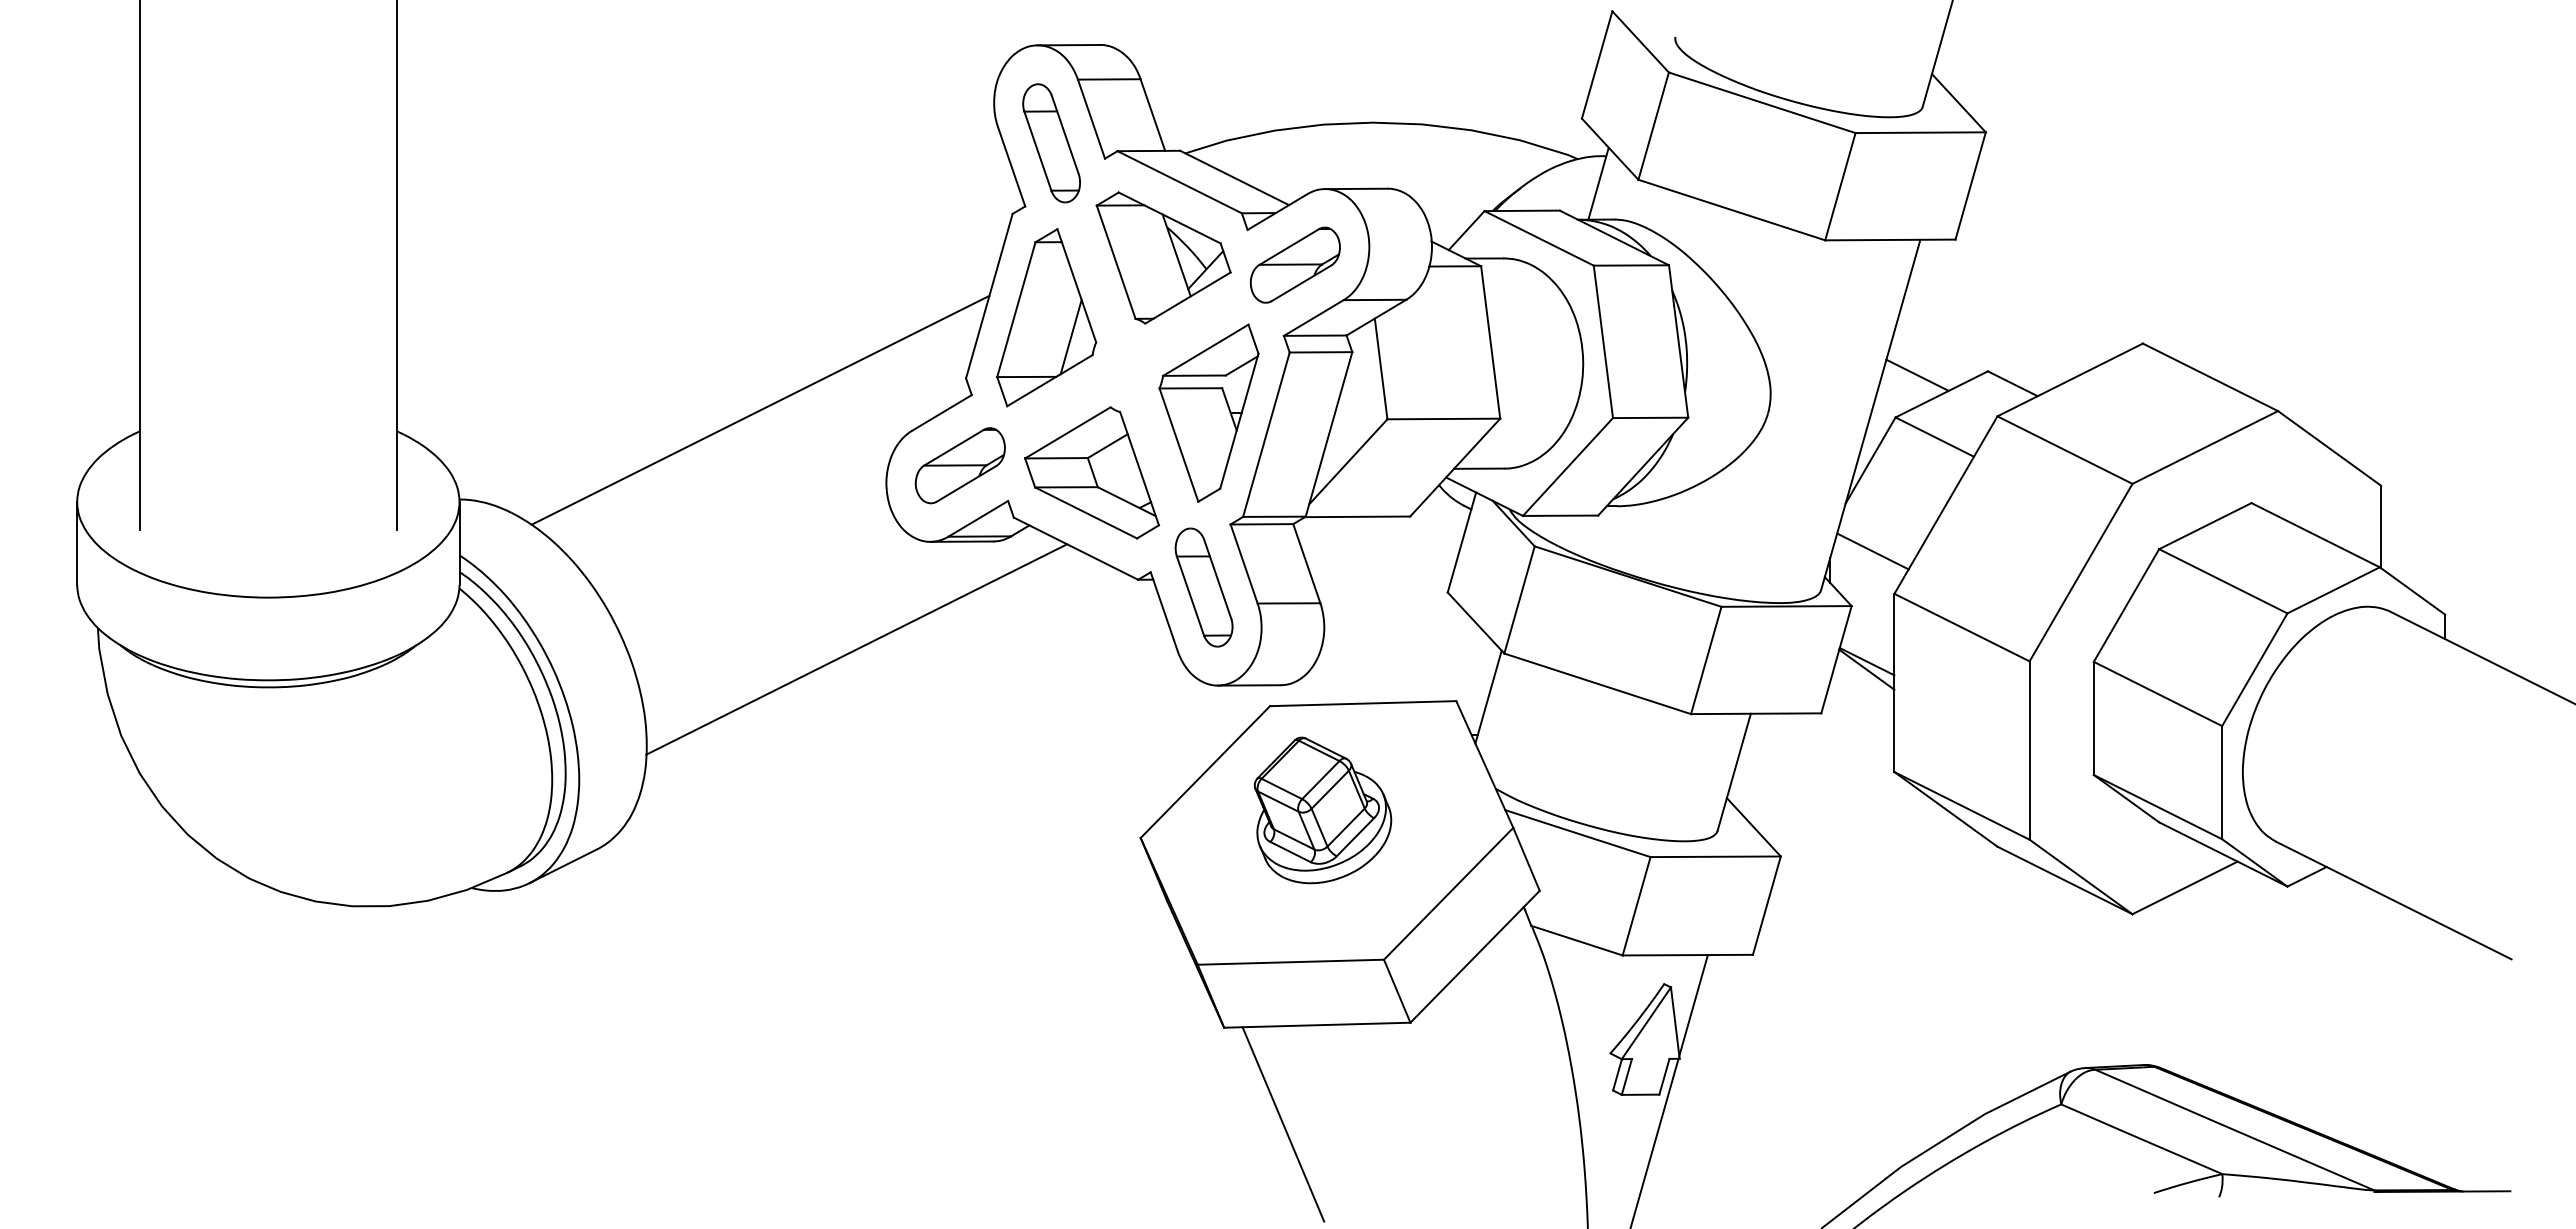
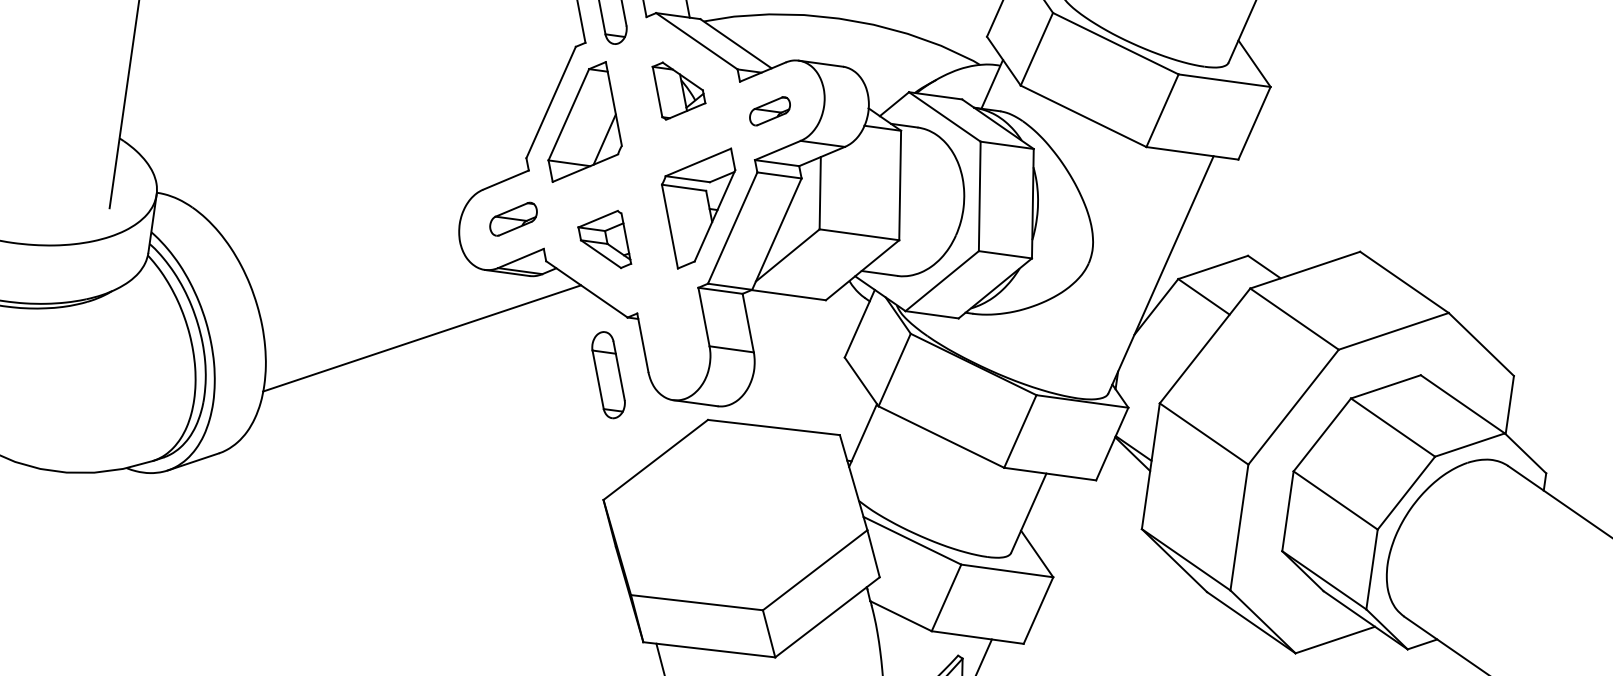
part: (1163, 257) -> (677, 92), size x0.6
part: (1294, 264) -> (769, 110), size x0.6
line: (1917, 374) -> (1198, 250), removed
line: (760, 409) -> (378, 159), removed
part: (959, 465) -> (513, 218), size x0.7
part: (1092, 472) -> (606, 237), size x0.6
line: (1872, 551) -> (1148, 371), removed
part: (1203, 587) -> (608, 375), moved
part: (1323, 810) -> (735, 498), removed

